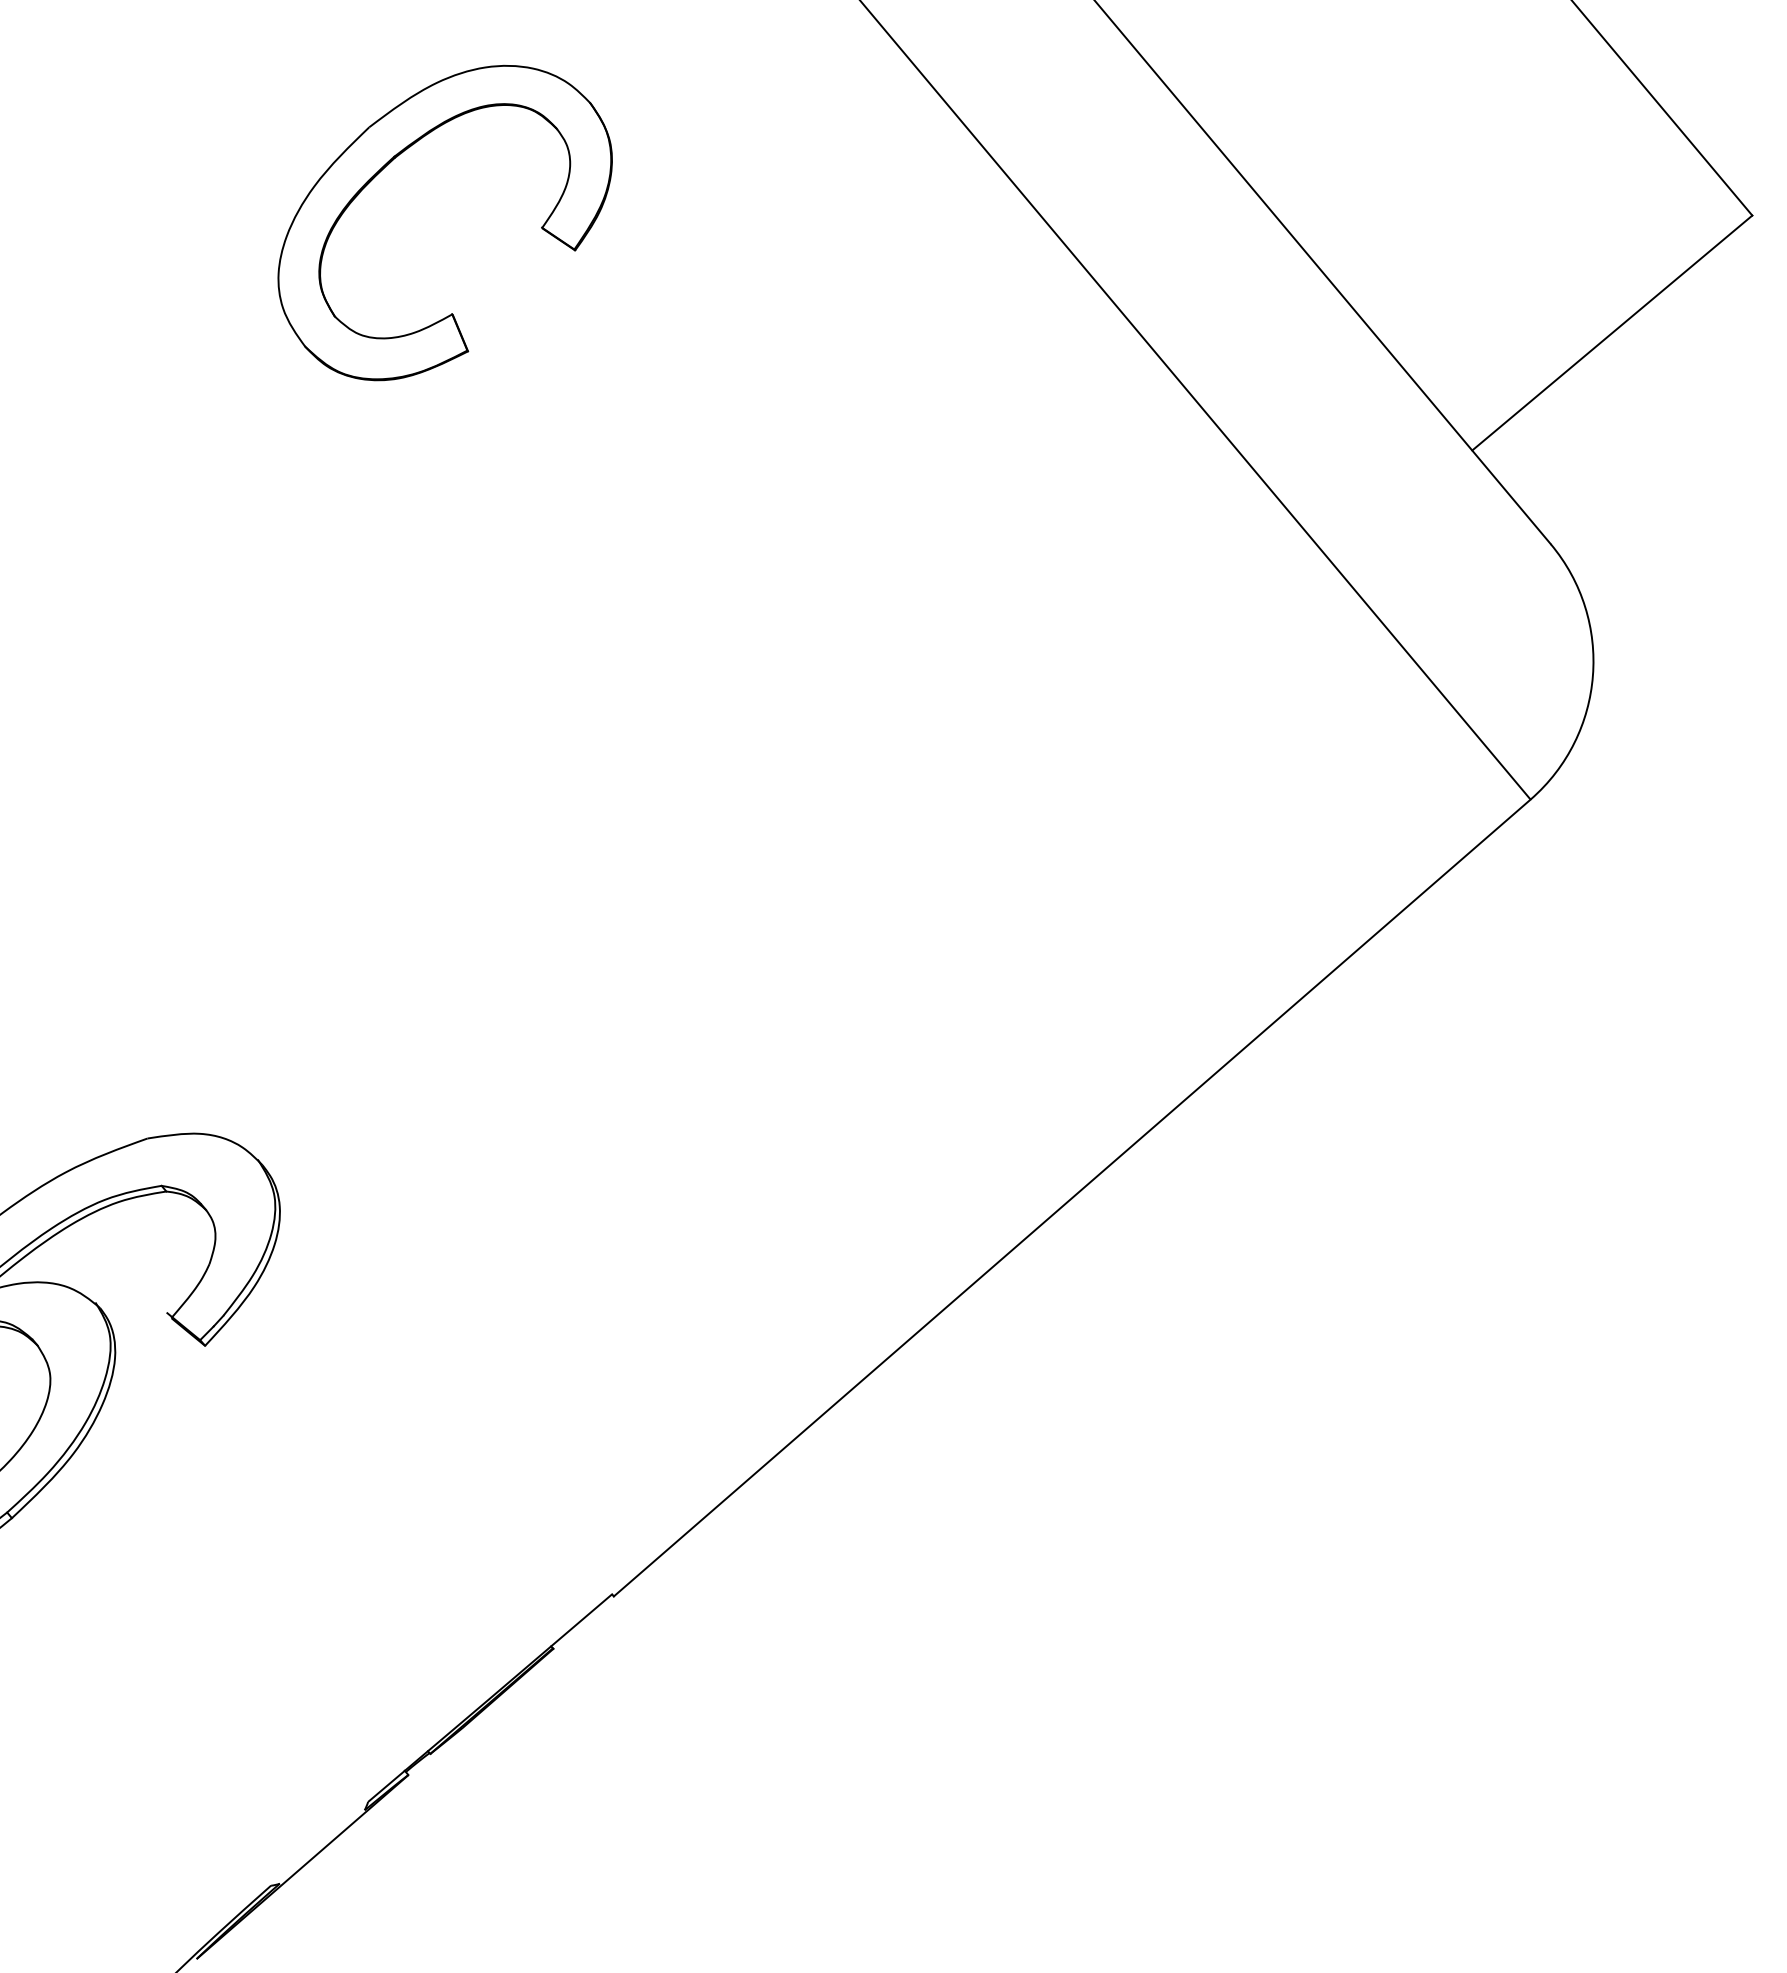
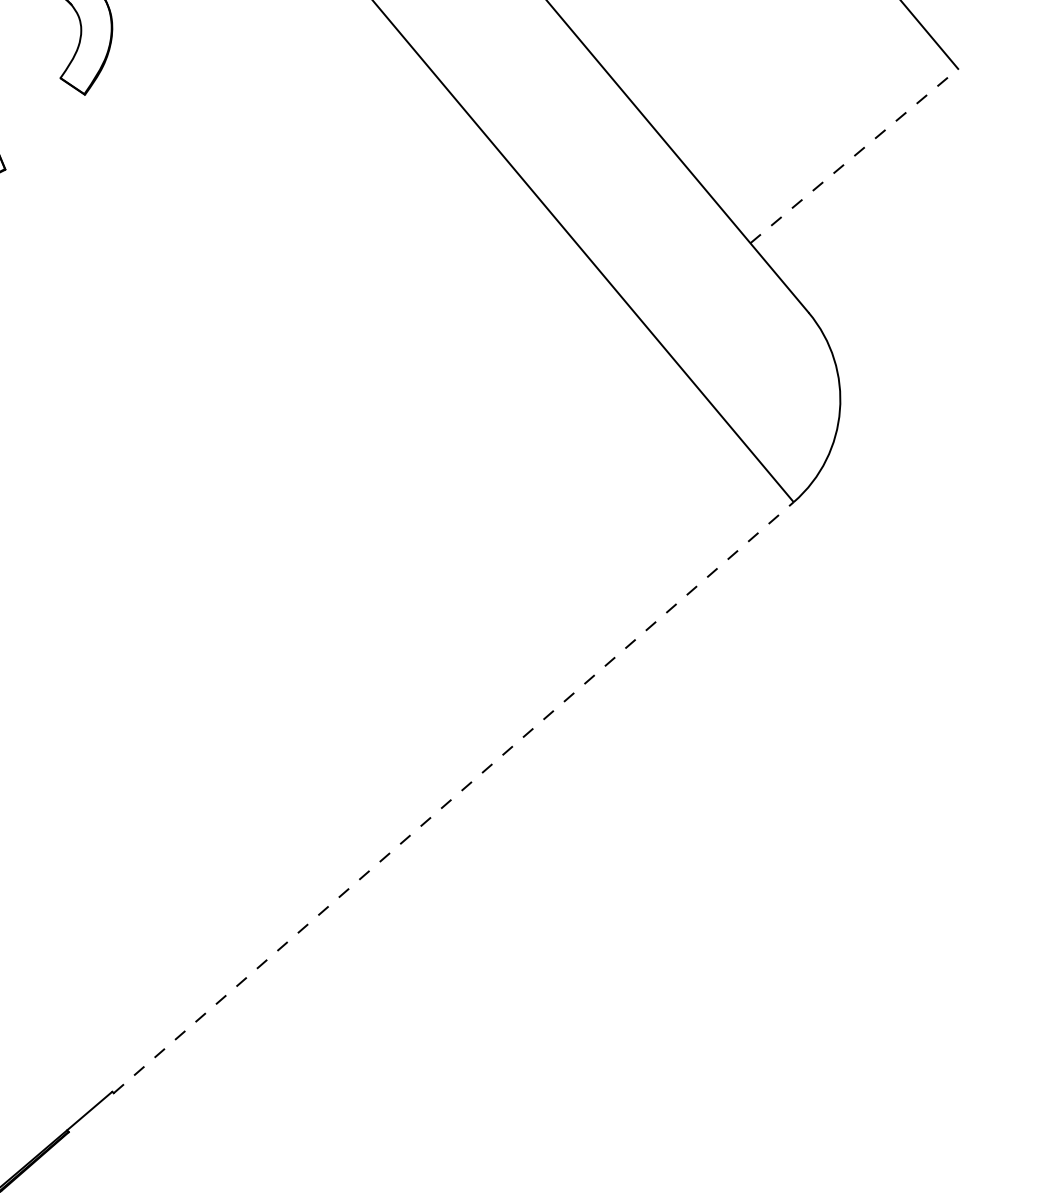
line: (1612, 333) -> (854, 156), solid -> dashed
line: (1072, 1197) -> (453, 797), solid -> dashed

